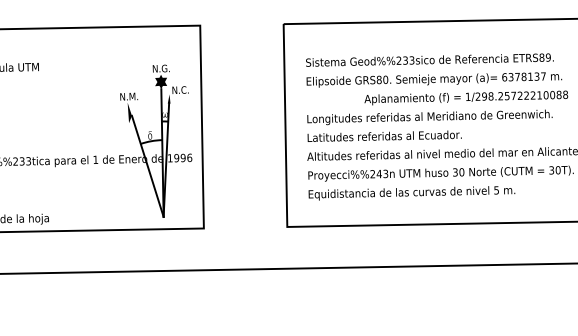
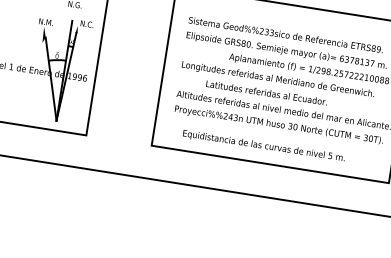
fill: (161, 81) -> (73, 14), removed
text: (384, 135) -> (266, 92), moved
text: (411, 193) -> (263, 146), moved

